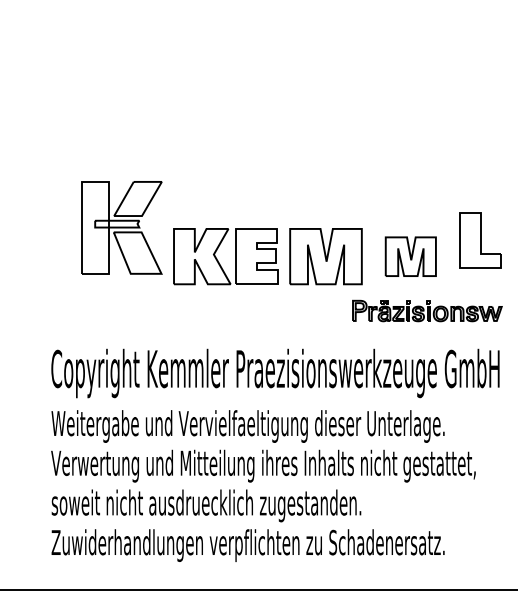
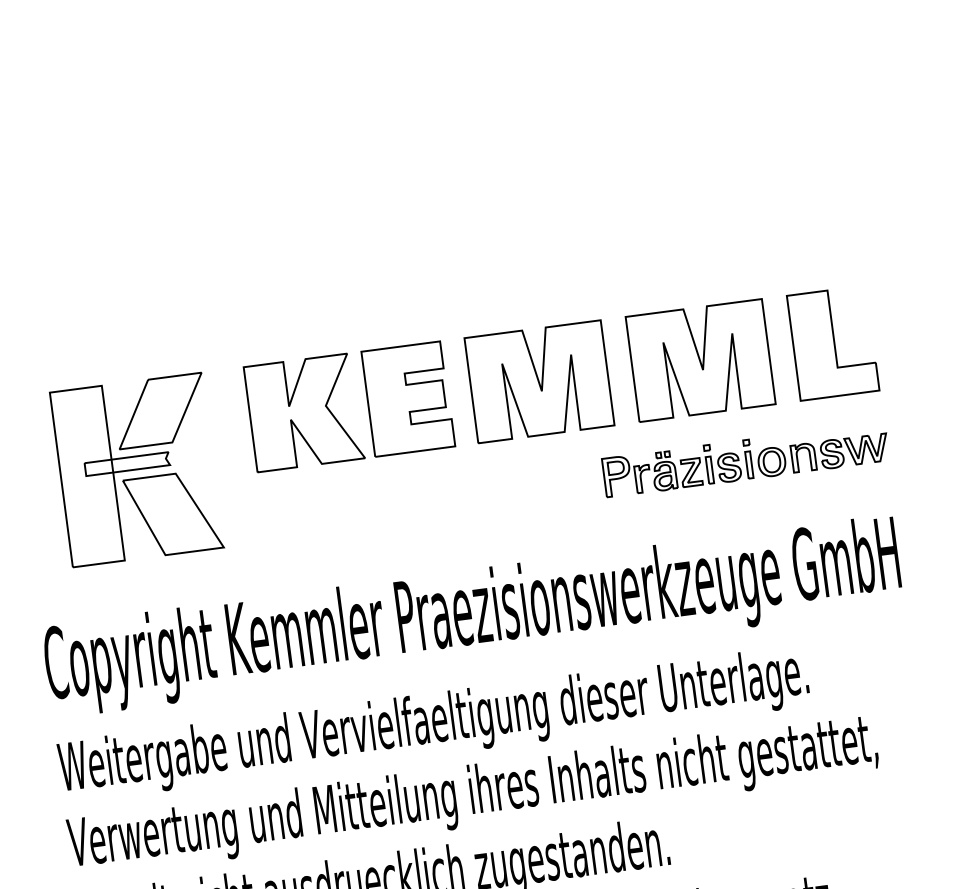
part: (121, 227) -> (136, 469), moved
part: (480, 240) -> (833, 342), moved
part: (410, 256) -> (700, 360), size x1.43

